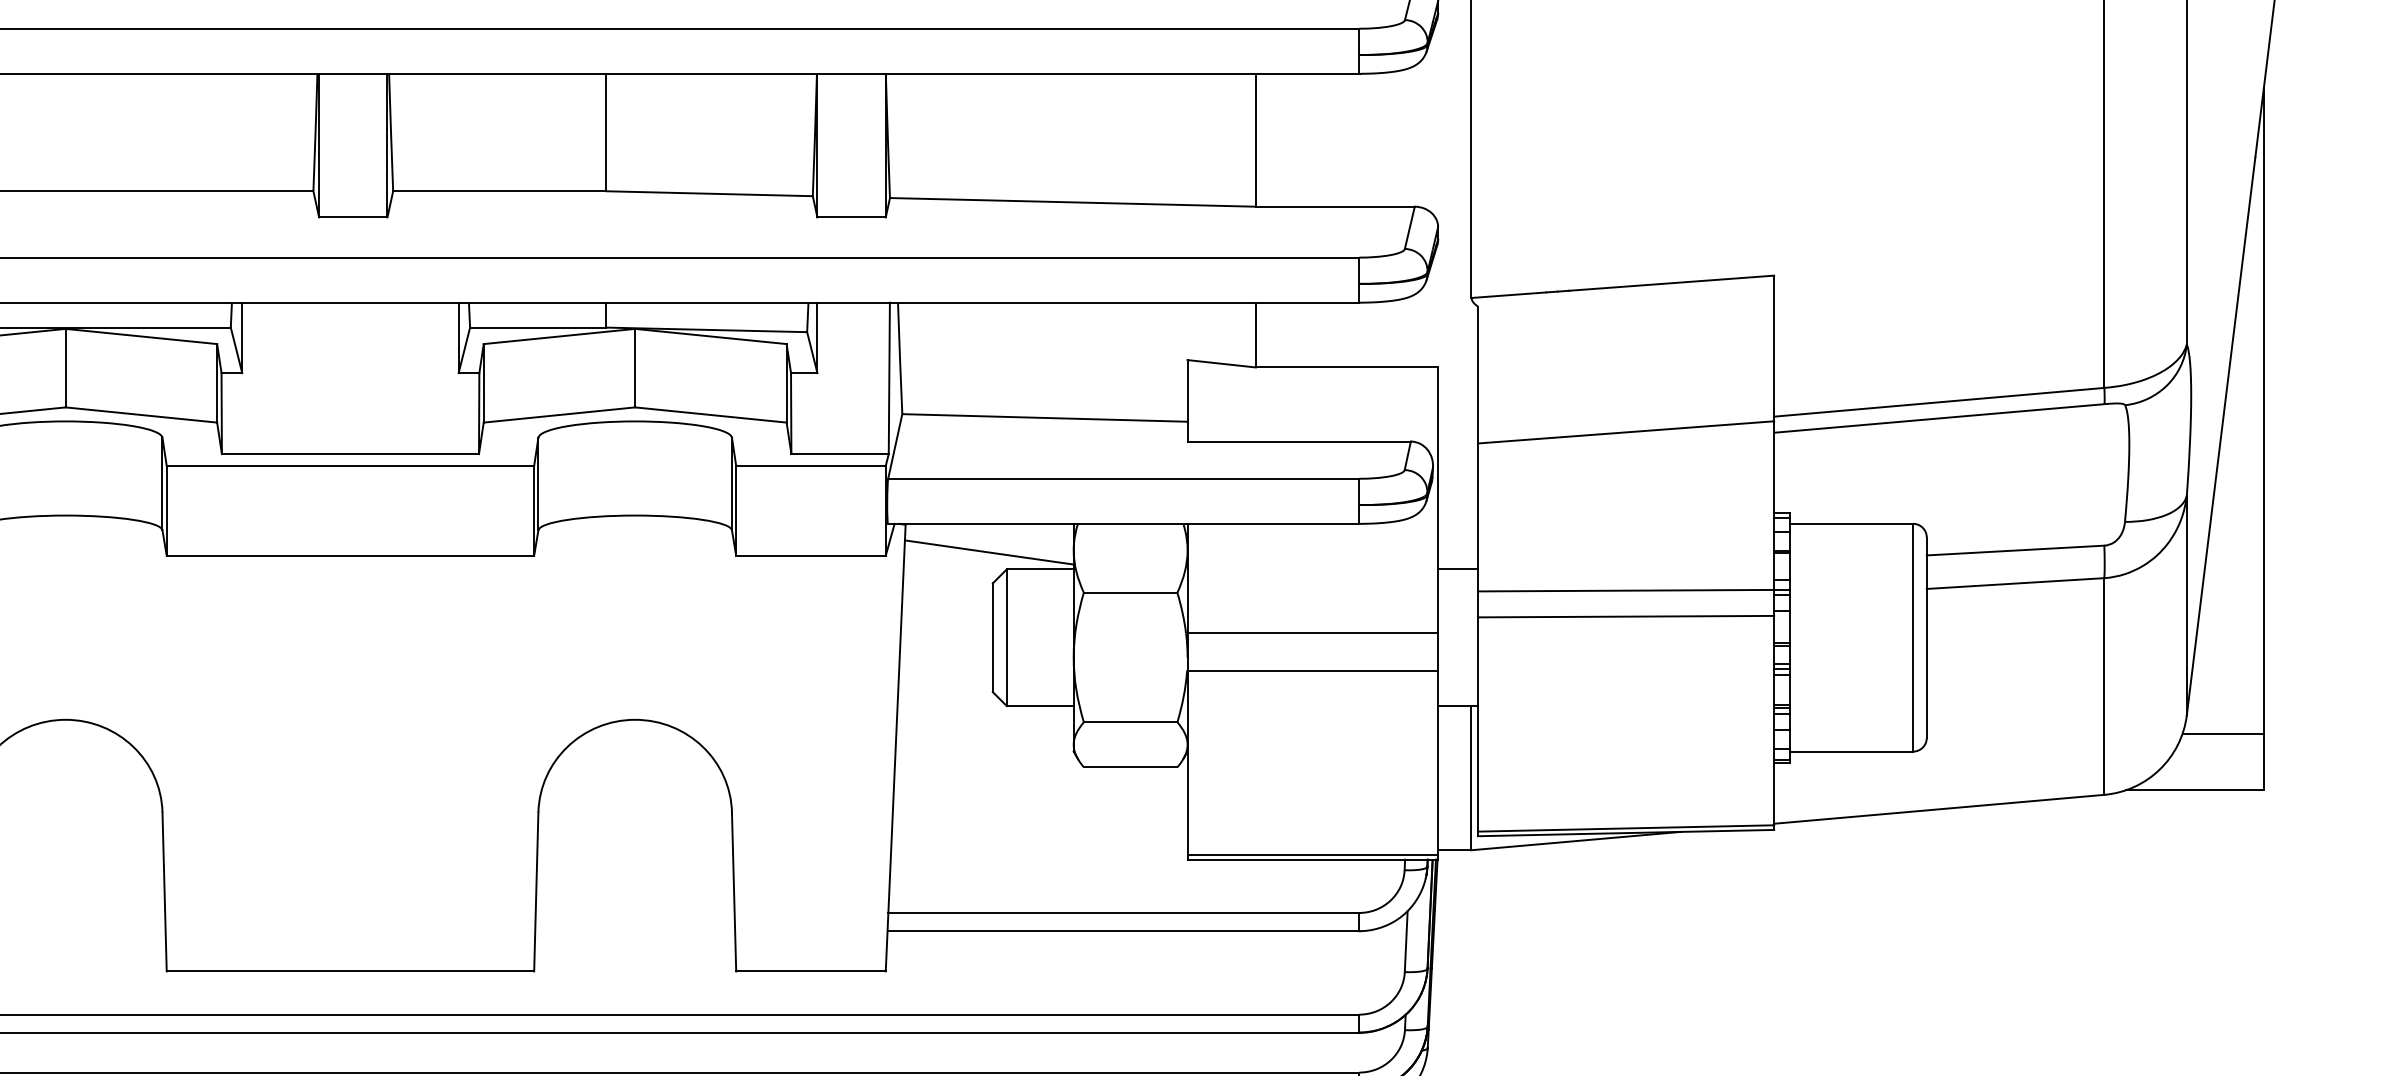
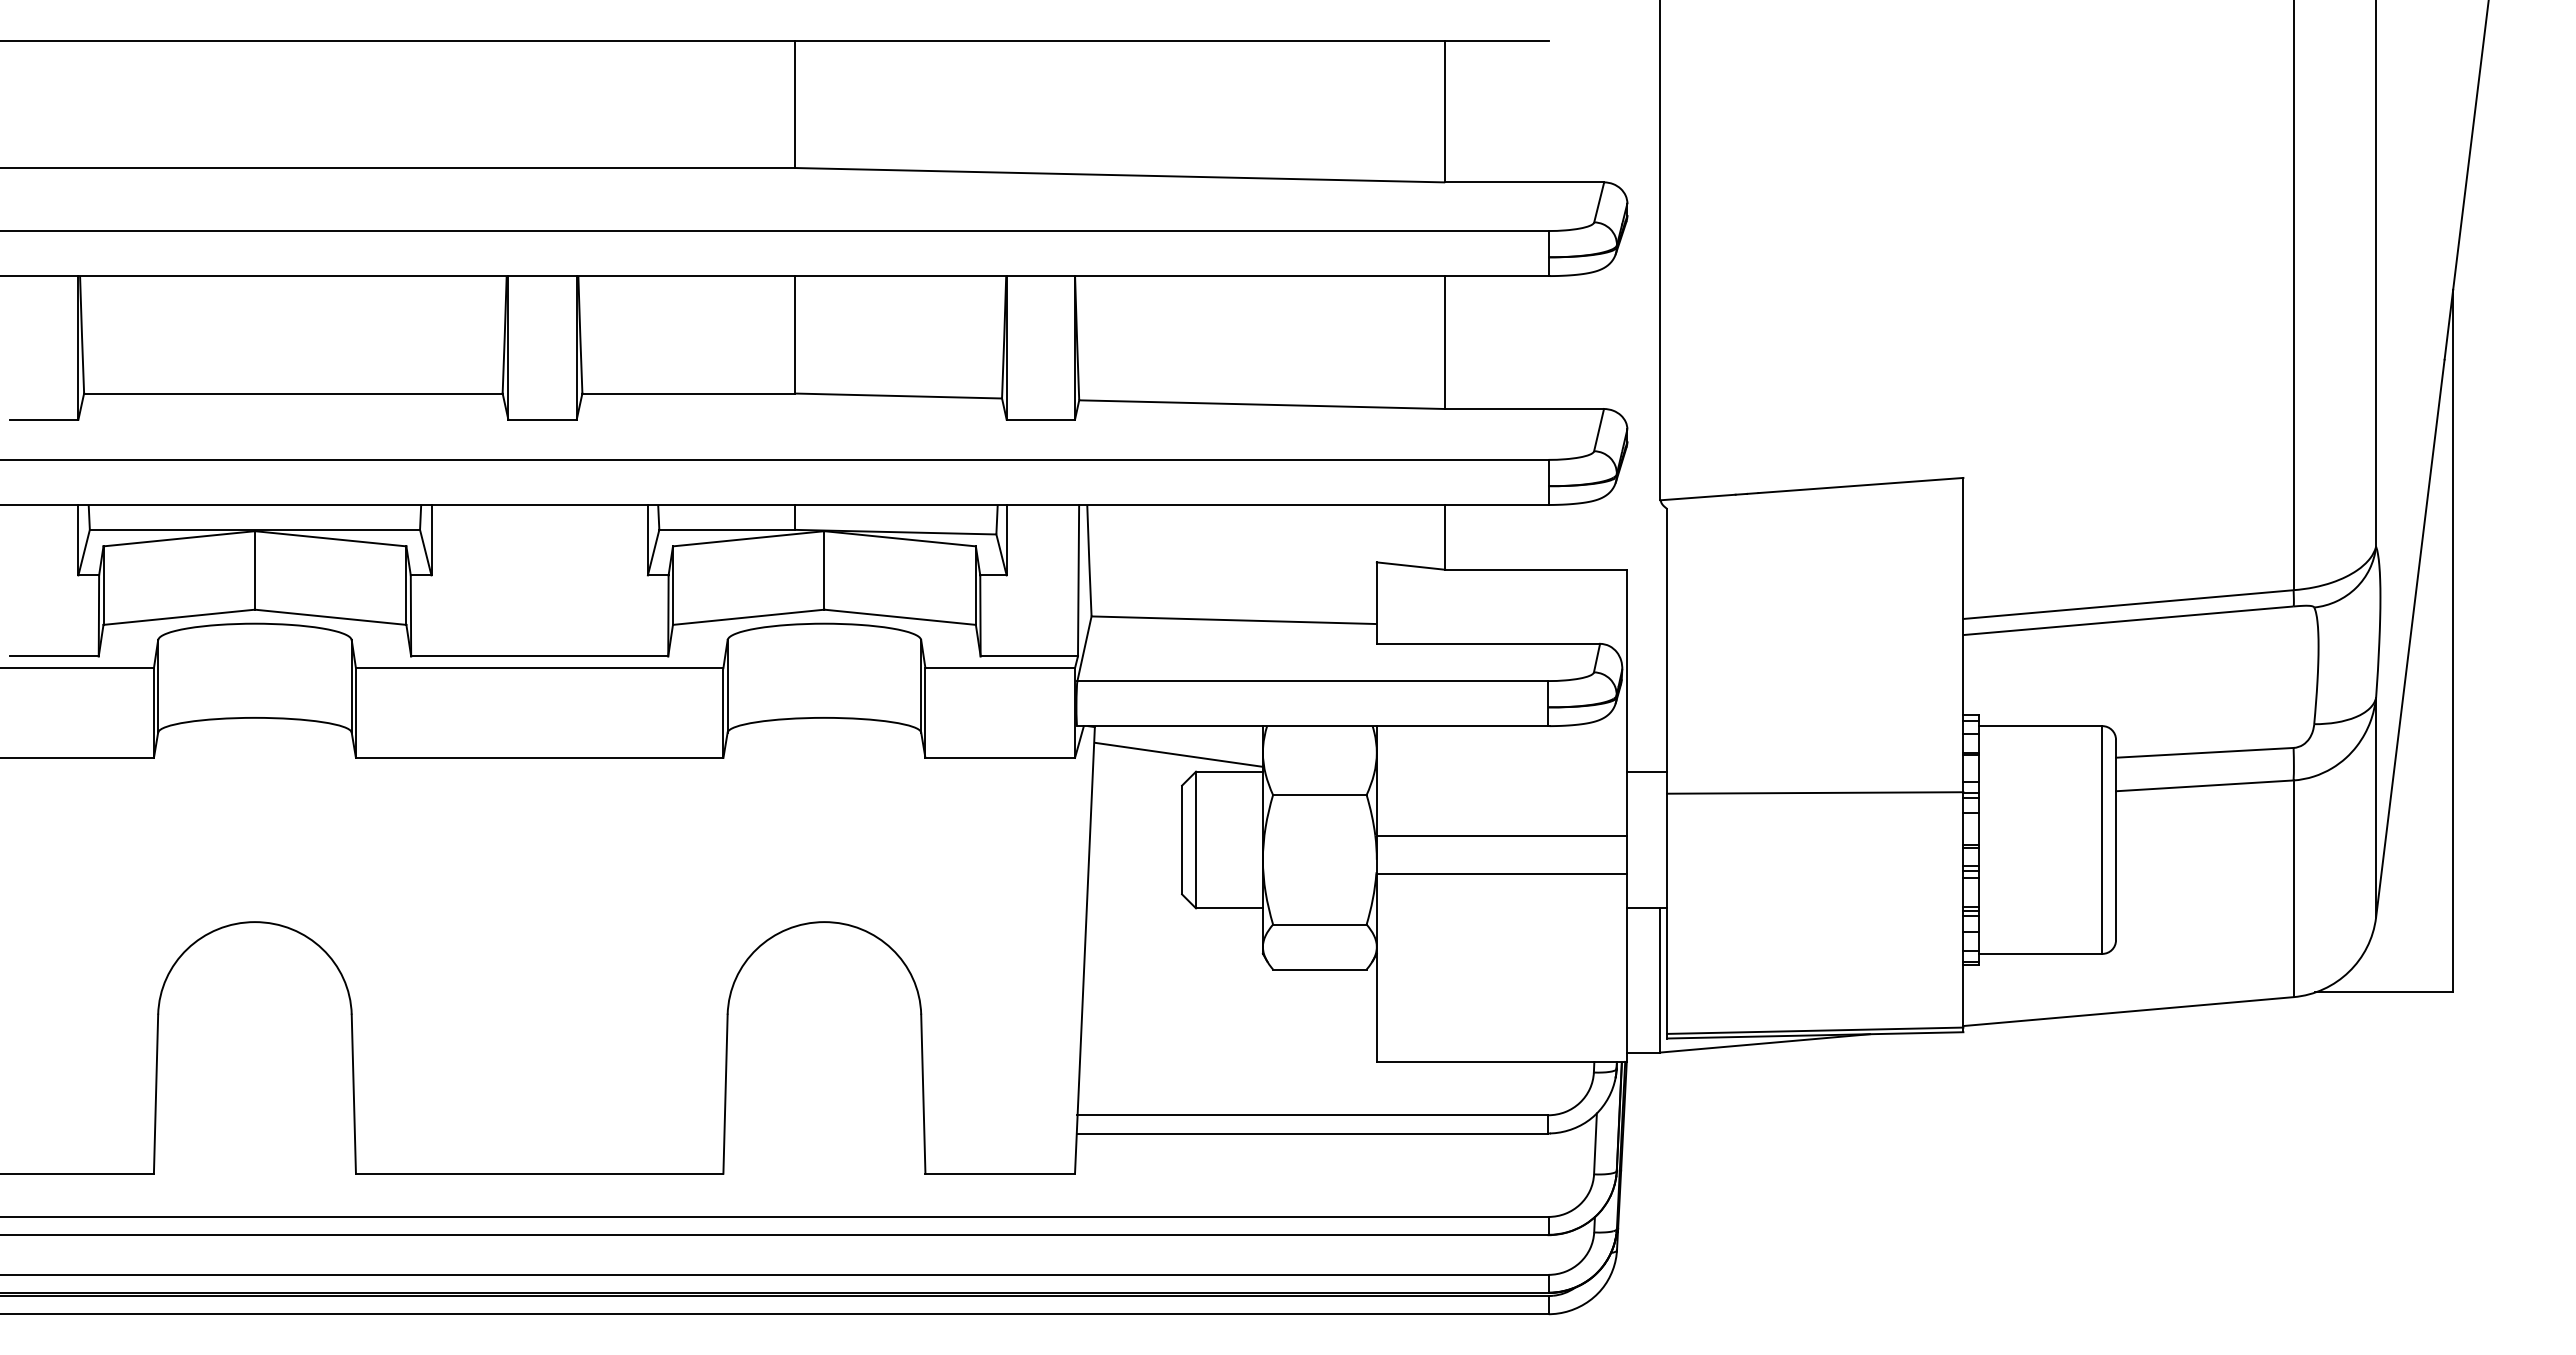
line: (1626, 432) -> (1815, 634), removed
line: (1626, 616) -> (1815, 818), removed
line: (2223, 734) -> (2412, 936), removed
line: (1312, 855) -> (1501, 1057), removed

